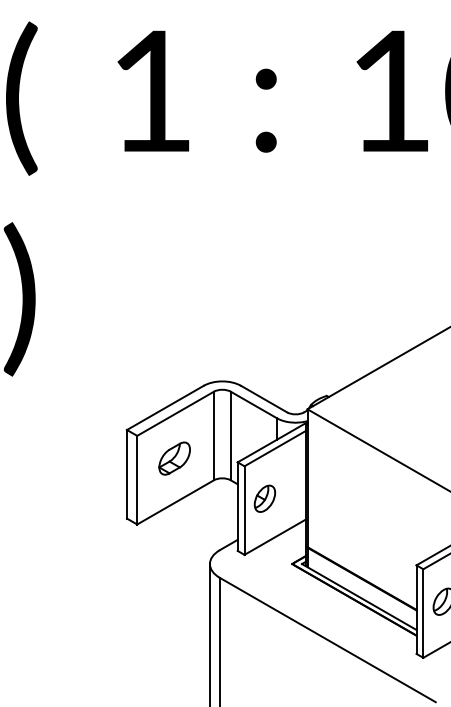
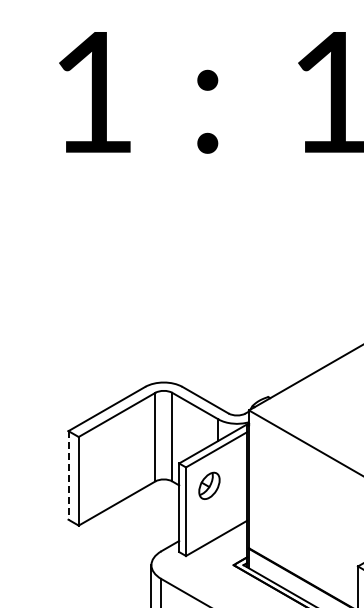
part: (174, 458) -> (115, 459), removed
line: (127, 474) -> (68, 475), solid -> dashed
part: (264, 498) -> (208, 485), moved

